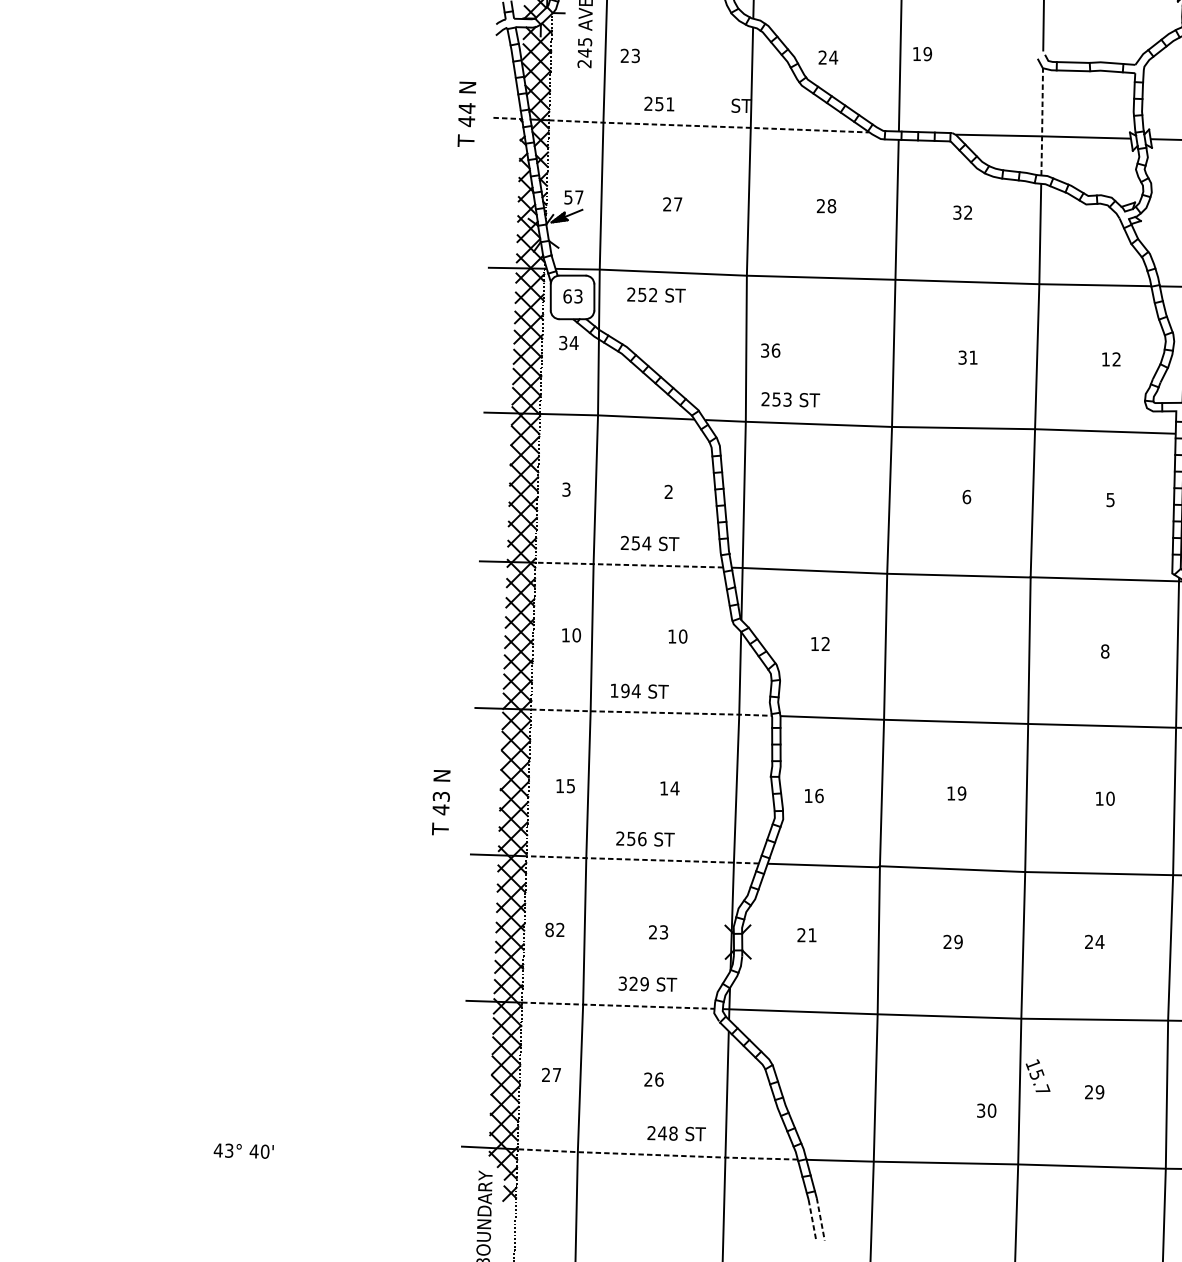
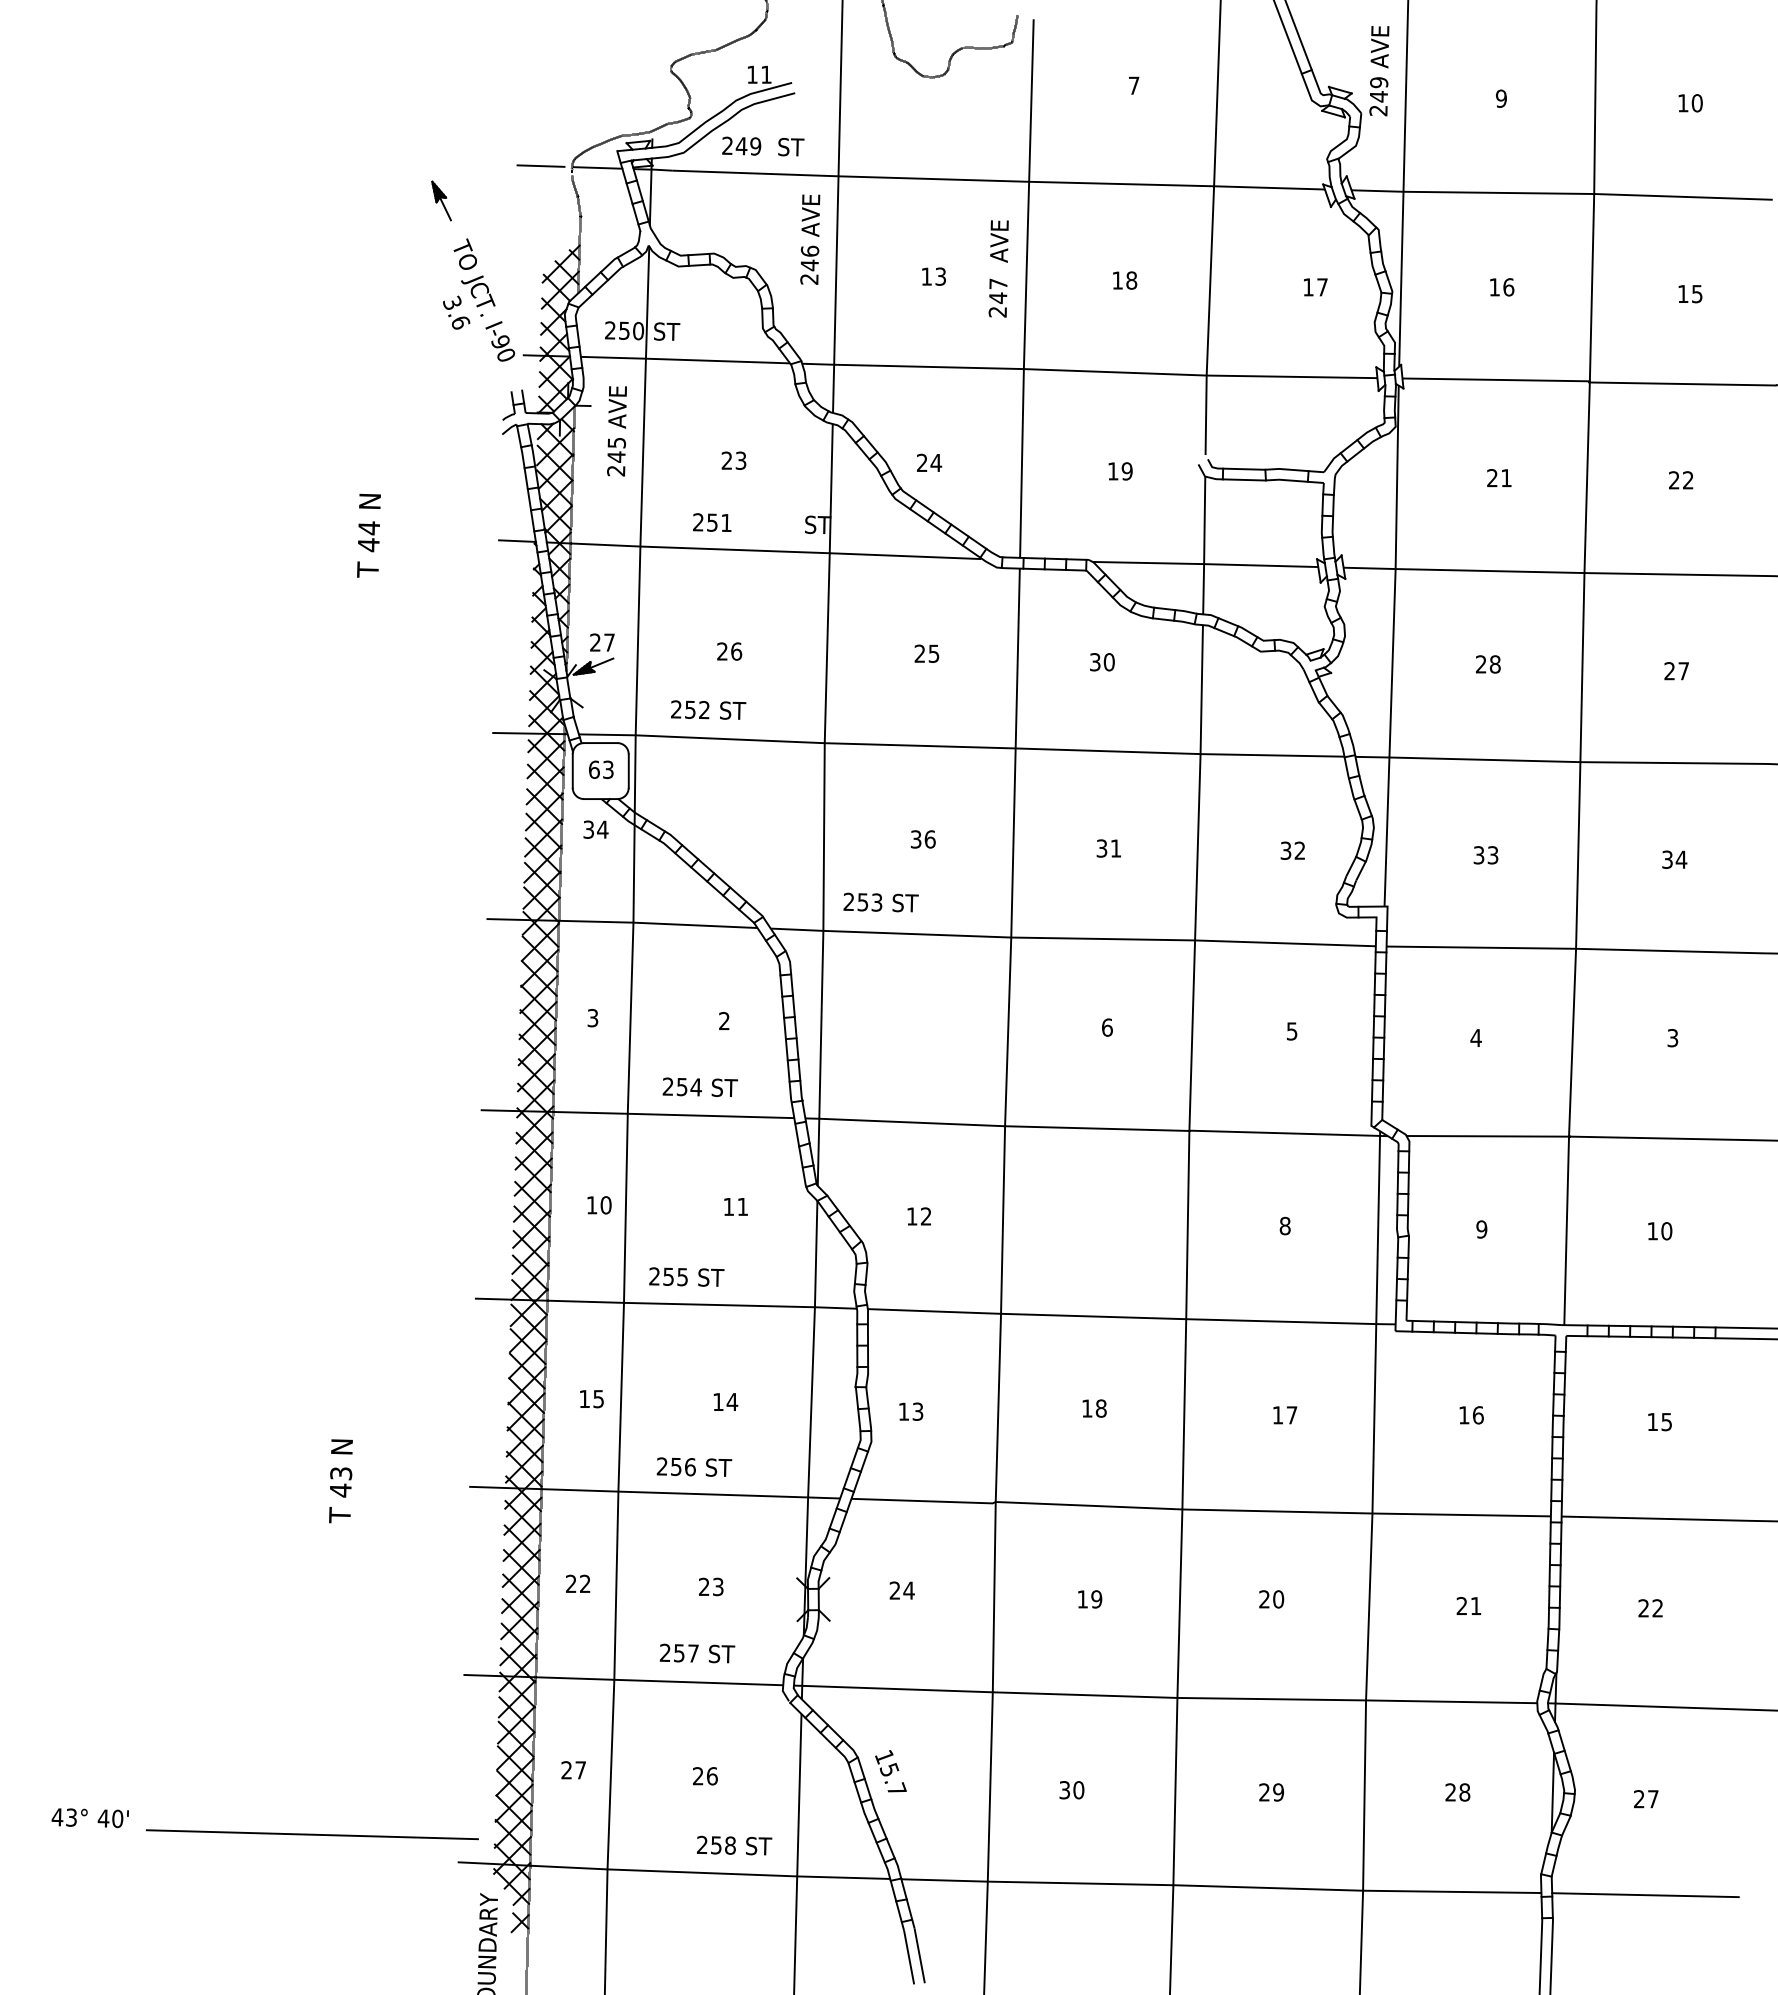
text: (922, 54) -> (1120, 471), moved
text: (629, 55) -> (733, 460), moved
text: (466, 114) -> (368, 535), moved
line: (507, 118) -> (517, 541), dashed -> solid
line: (1042, 122) -> (1204, 546), dashed -> solid
line: (708, 126) -> (775, 551), dashed -> solid
text: (568, 197) -> (595, 642), 57 -> 27
text: (678, 204) -> (736, 651), 27 -> 26
text: (831, 205) -> (933, 653), 28 -> 25
text: (967, 212) -> (1108, 662), 32 -> 30
text: (656, 294) -> (708, 709), moved
text: (770, 350) -> (922, 839), moved
text: (1105, 359) -> (1285, 850), 12 -> 32
line: (628, 564) -> (672, 1114), dashed -> solid
text: (682, 636) -> (742, 1206), 10 -> 11
text: (625, 690) -> (668, 1276), 194 -> 255
line: (651, 712) -> (702, 1304), dashed -> solid
text: (961, 793) -> (1100, 1408), 19 -> 18
text: (819, 795) -> (917, 1411), 16 -> 13
text: (1110, 798) -> (1291, 1415), 10 -> 17
text: (440, 802) -> (340, 1481), moved
line: (643, 859) -> (691, 1493), dashed -> solid
text: (549, 929) -> (570, 1583), 82 -> 22
text: (812, 935) -> (908, 1590), 21 -> 24
text: (947, 942) -> (1082, 1599), 29 -> 19
text: (1099, 942) -> (1278, 1599), 24 -> 20
text: (633, 984) -> (678, 1653), 329 -> 257
line: (618, 1005) -> (659, 1681), dashed -> solid
text: (1037, 1075) -> (890, 1771), moved
text: (986, 1110) -> (1071, 1790), moved
line: (347, 1124) -> (311, 1834), added
text: (662, 1133) -> (716, 1845), 248 -> 258
text: (243, 1151) -> (89, 1818), moved
line: (657, 1155) -> (710, 1873), dashed -> solid
line: (820, 1219) -> (919, 1955), dashed -> solid
line: (812, 1221) -> (909, 1958), dashed -> solid

